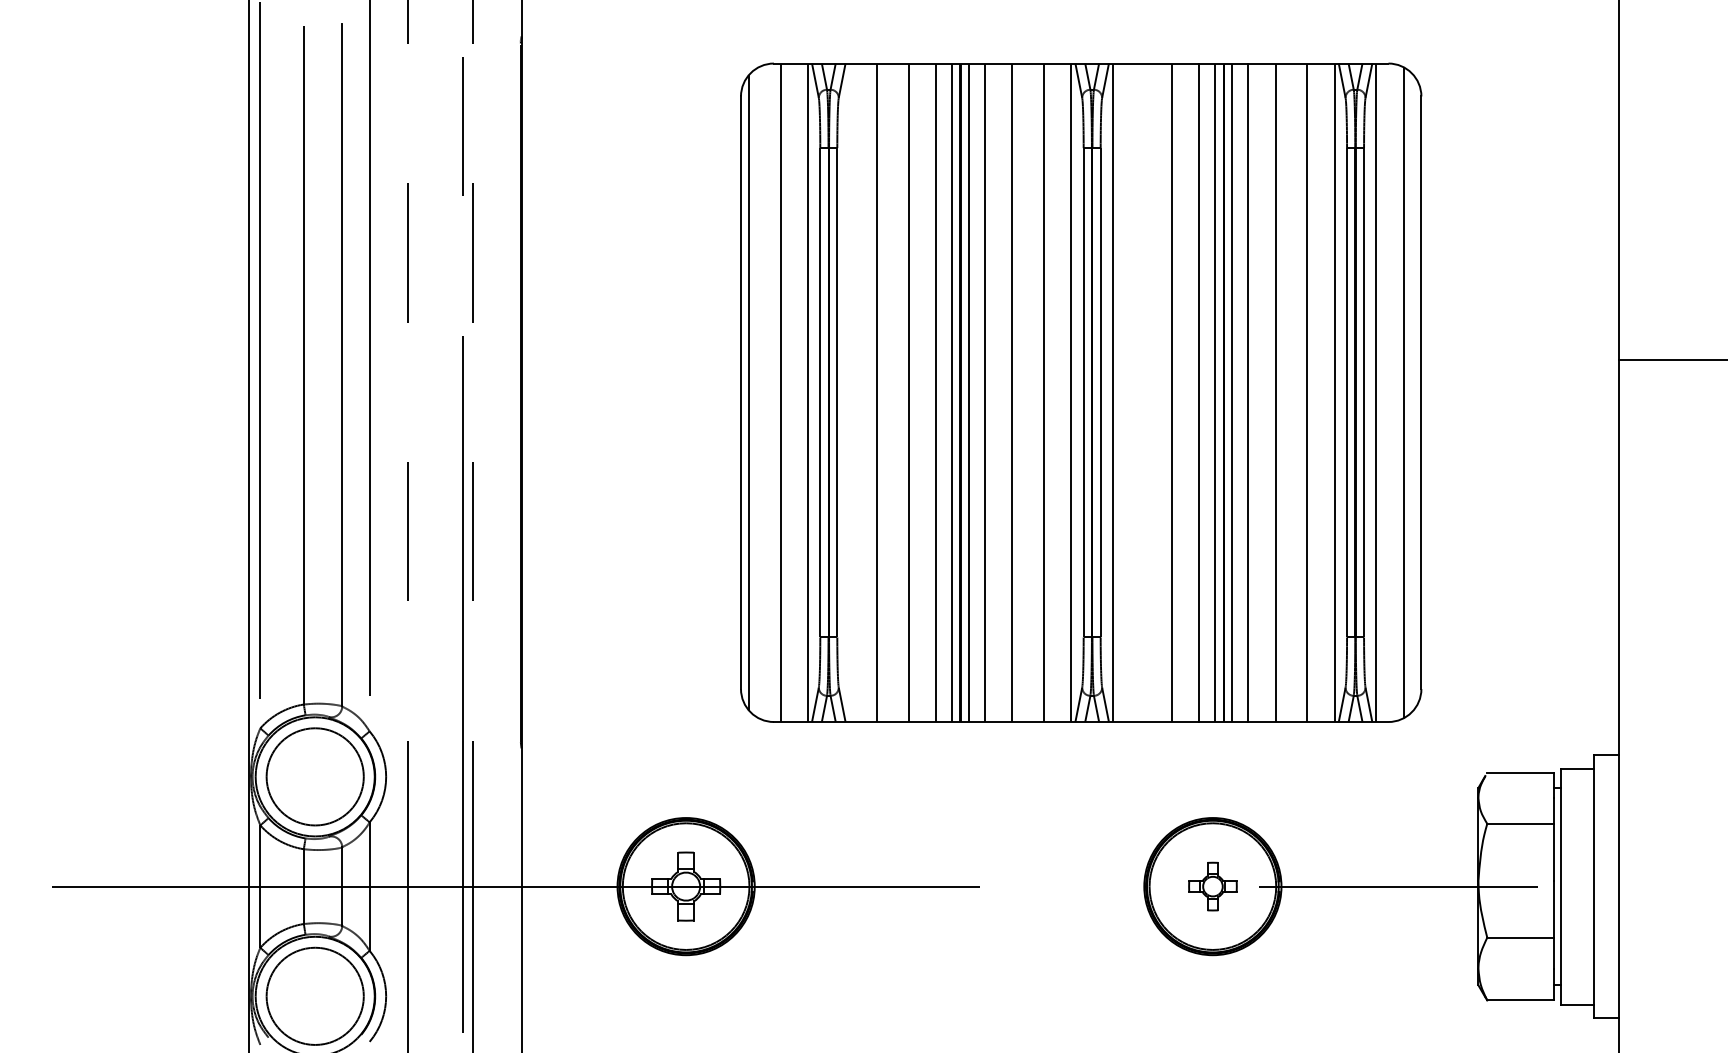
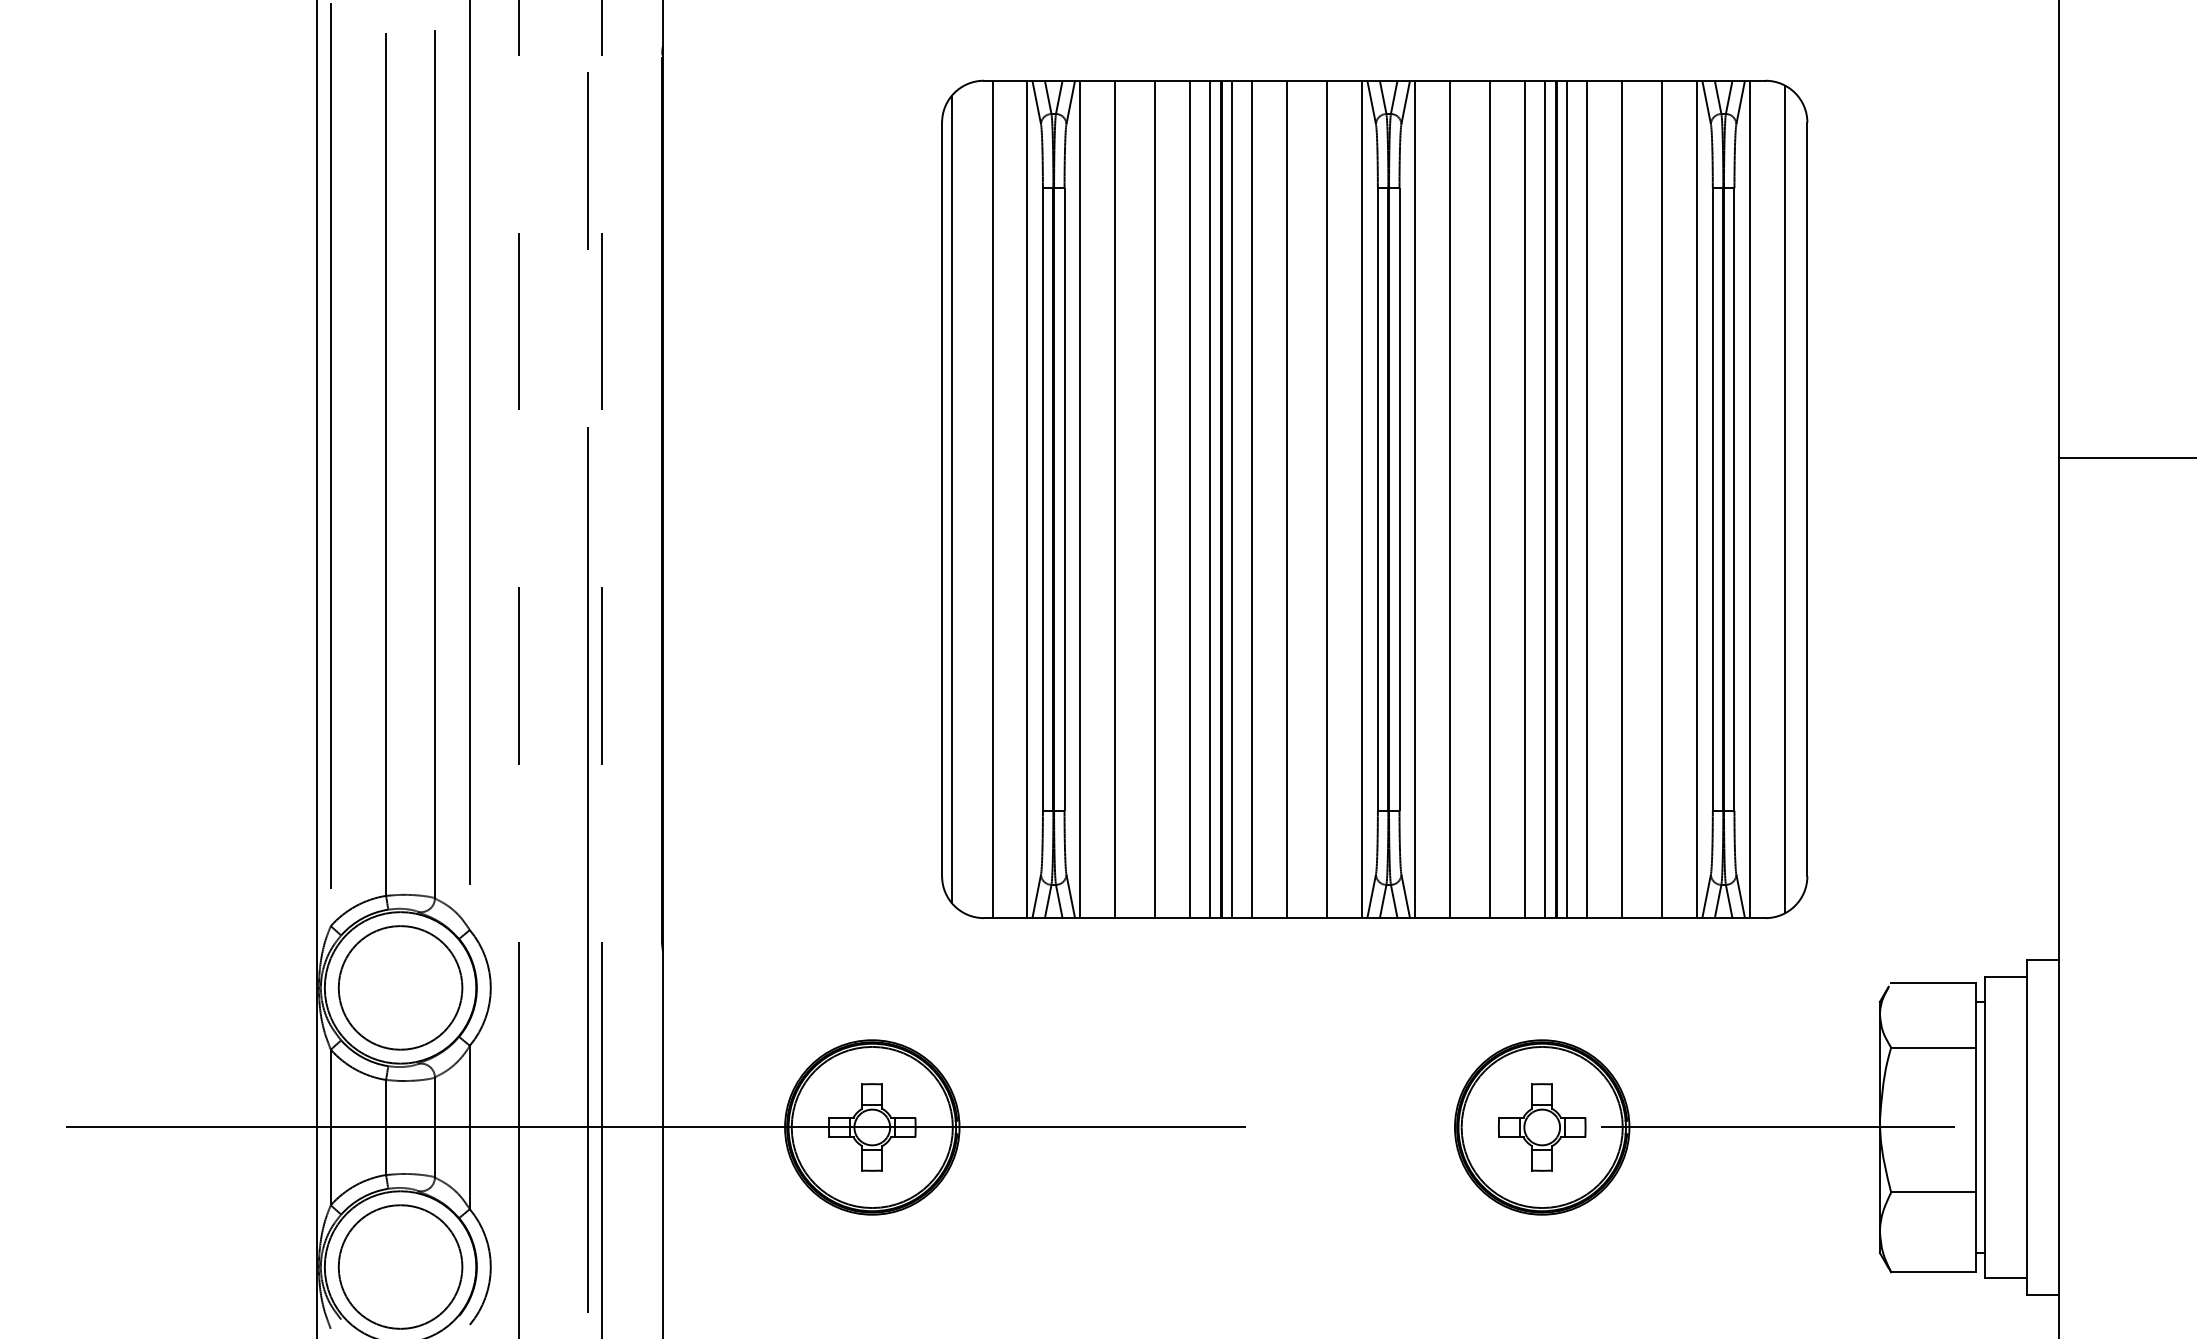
line: (849, 392) -> (1080, 499), added
line: (1139, 392) -> (1449, 499), added
part: (1213, 886) -> (1542, 1127), size x1.43

